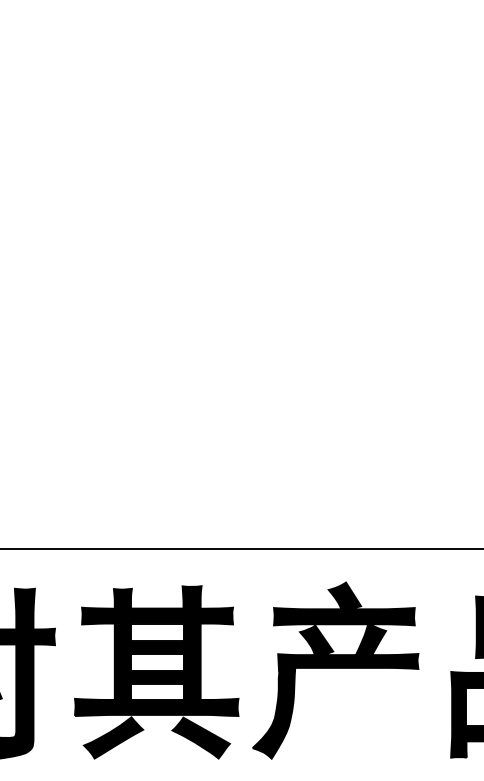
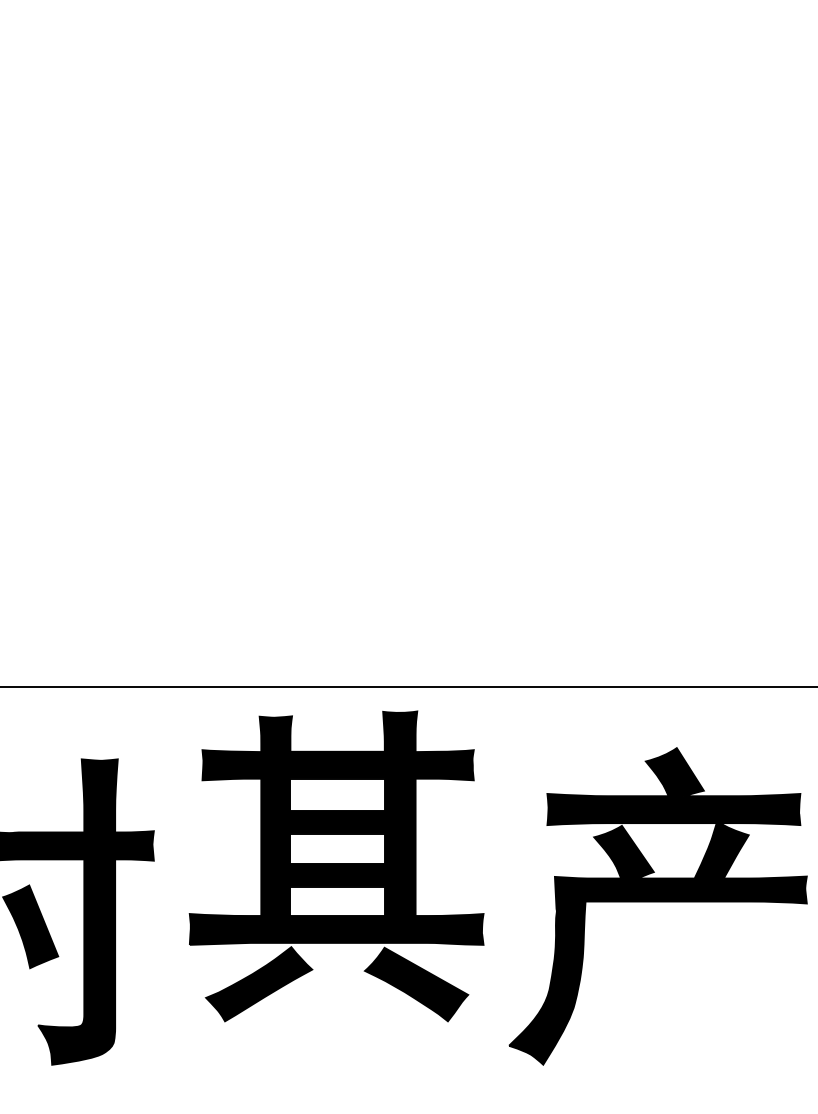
part: (156, 672) -> (336, 866), moved

